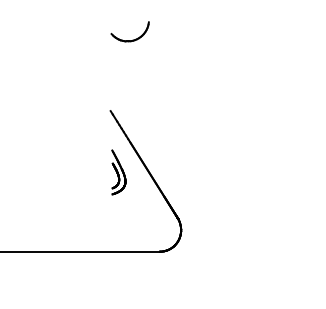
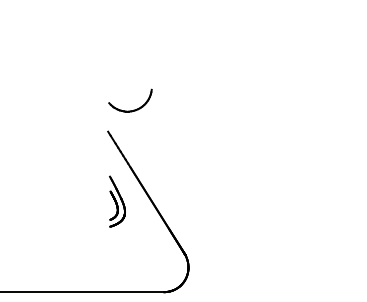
part: (132, 39) -> (133, 109), moved

